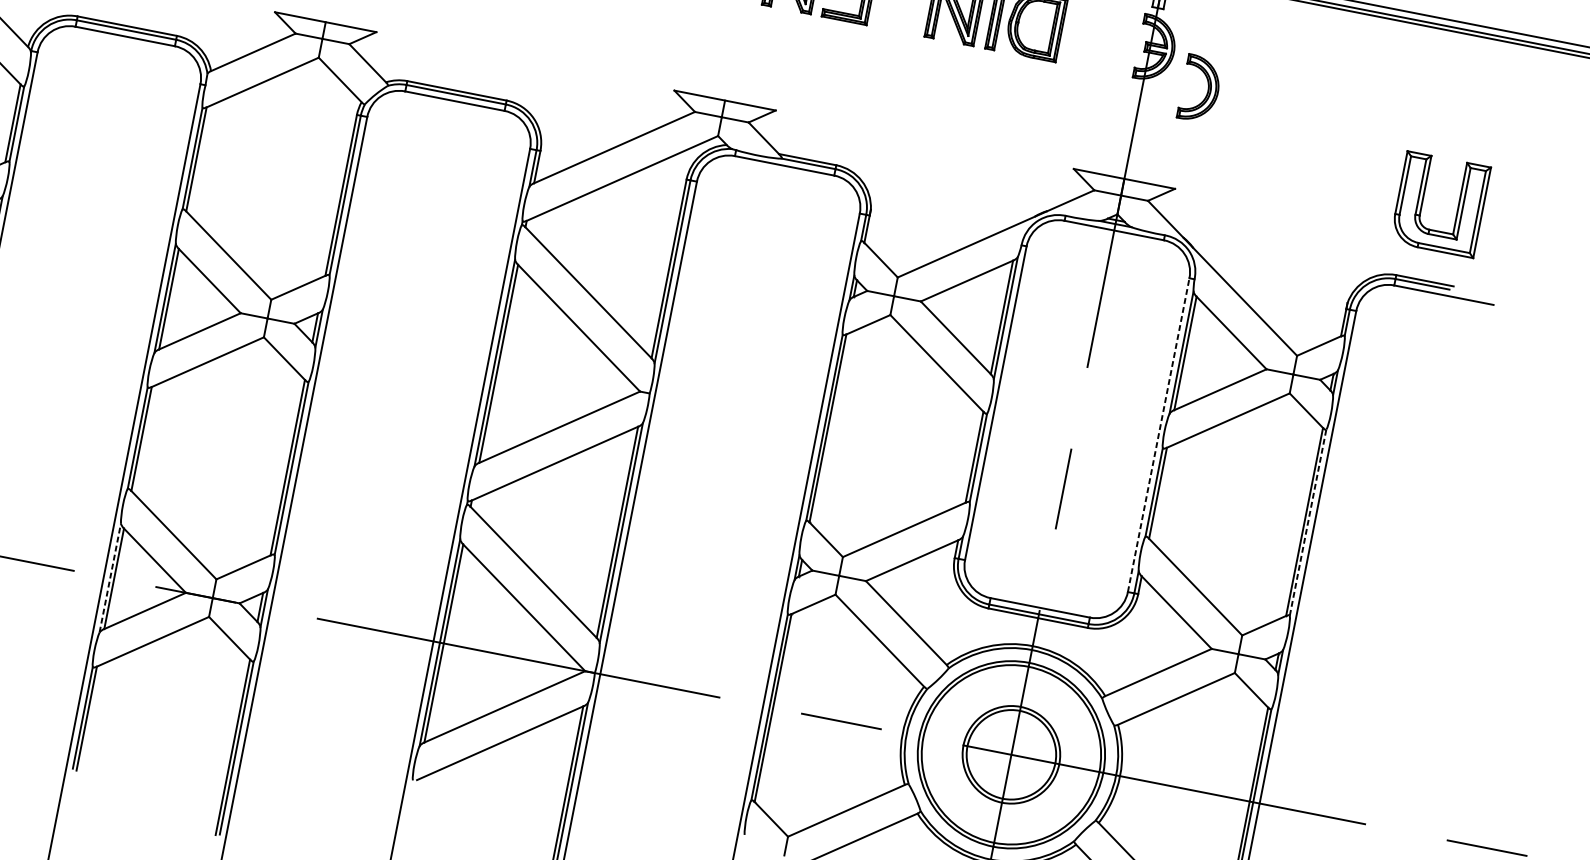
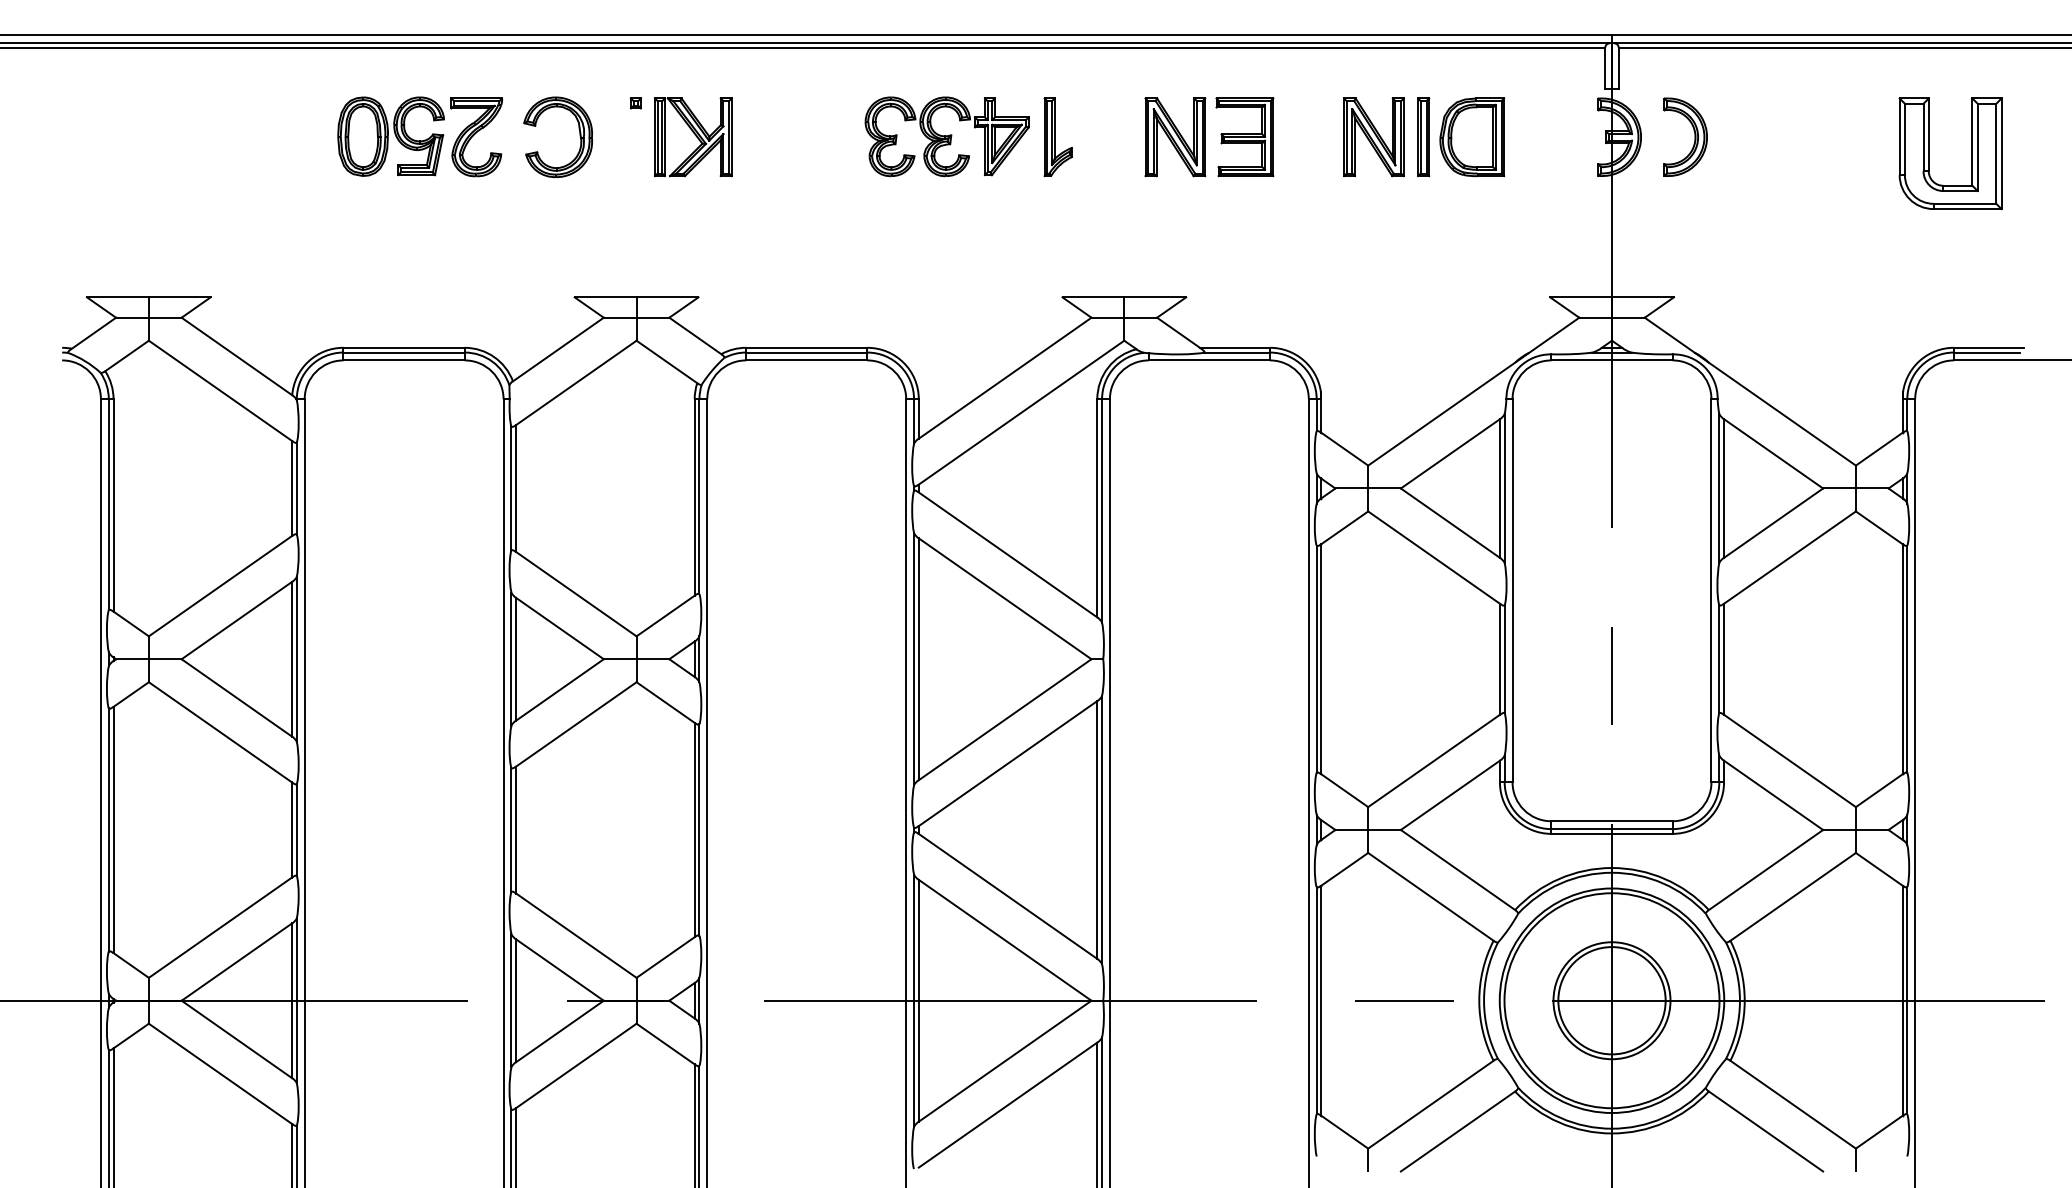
part: (1207, 89) -> (1694, 136), moved
part: (1423, 201) -> (1929, 153), moved
line: (1158, 434) -> (1711, 590), dashed -> solid
line: (1308, 522) -> (1907, 659), dashed -> solid
line: (110, 577) -> (511, 1000), dashed -> solid

